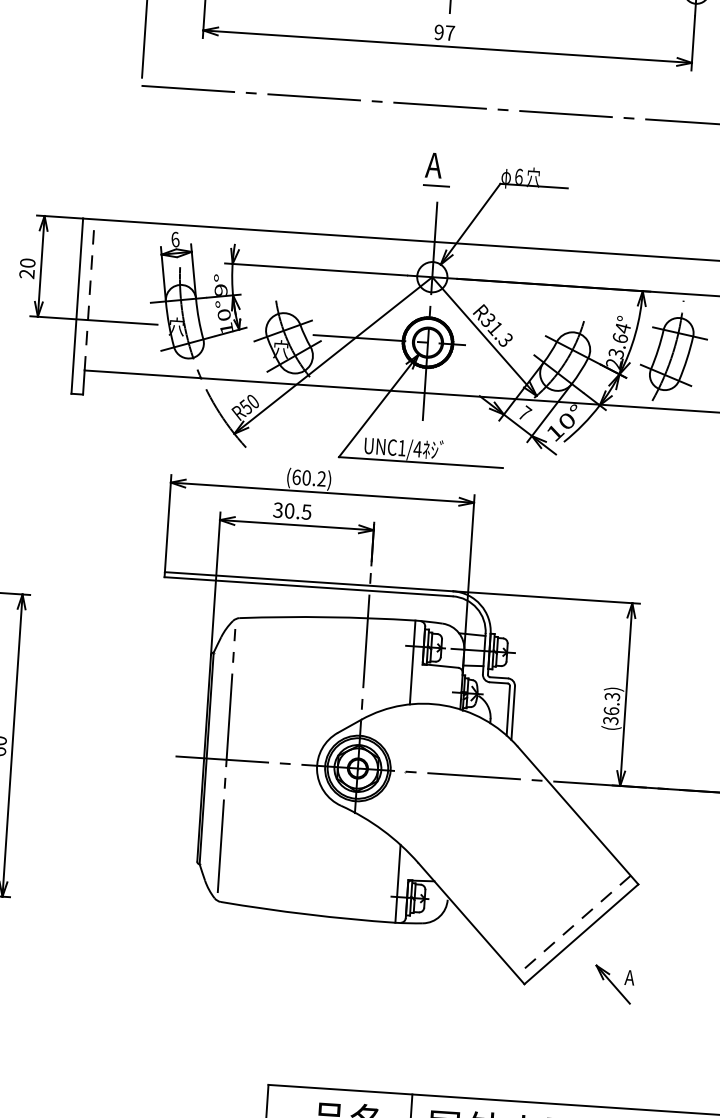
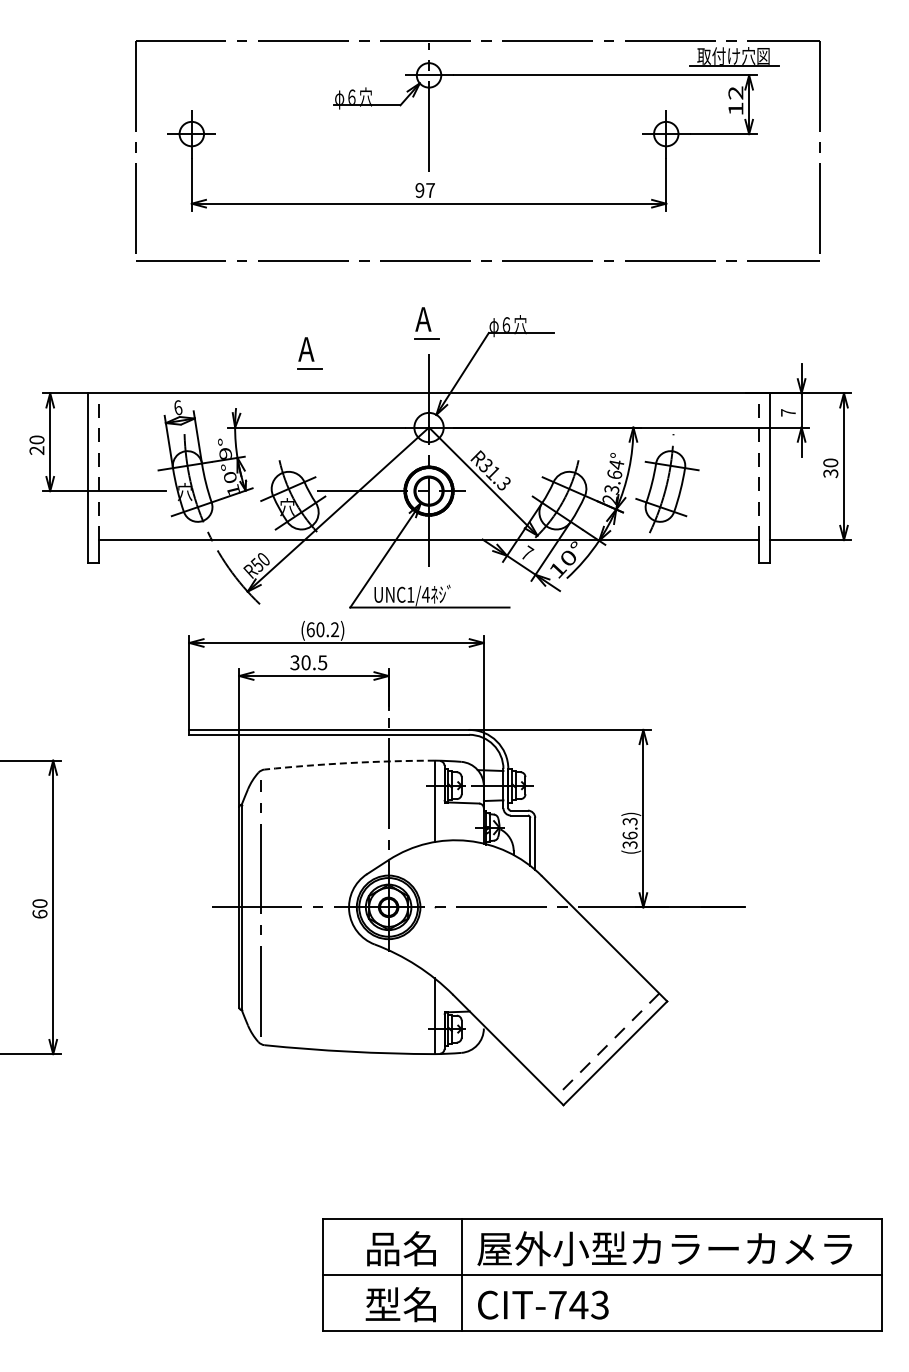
part: (314, 192) -> (309, 353), added
arc: (327, 617) -> (349, 763), solid -> dashed
part: (613, 984) -> (649, 1099), removed

